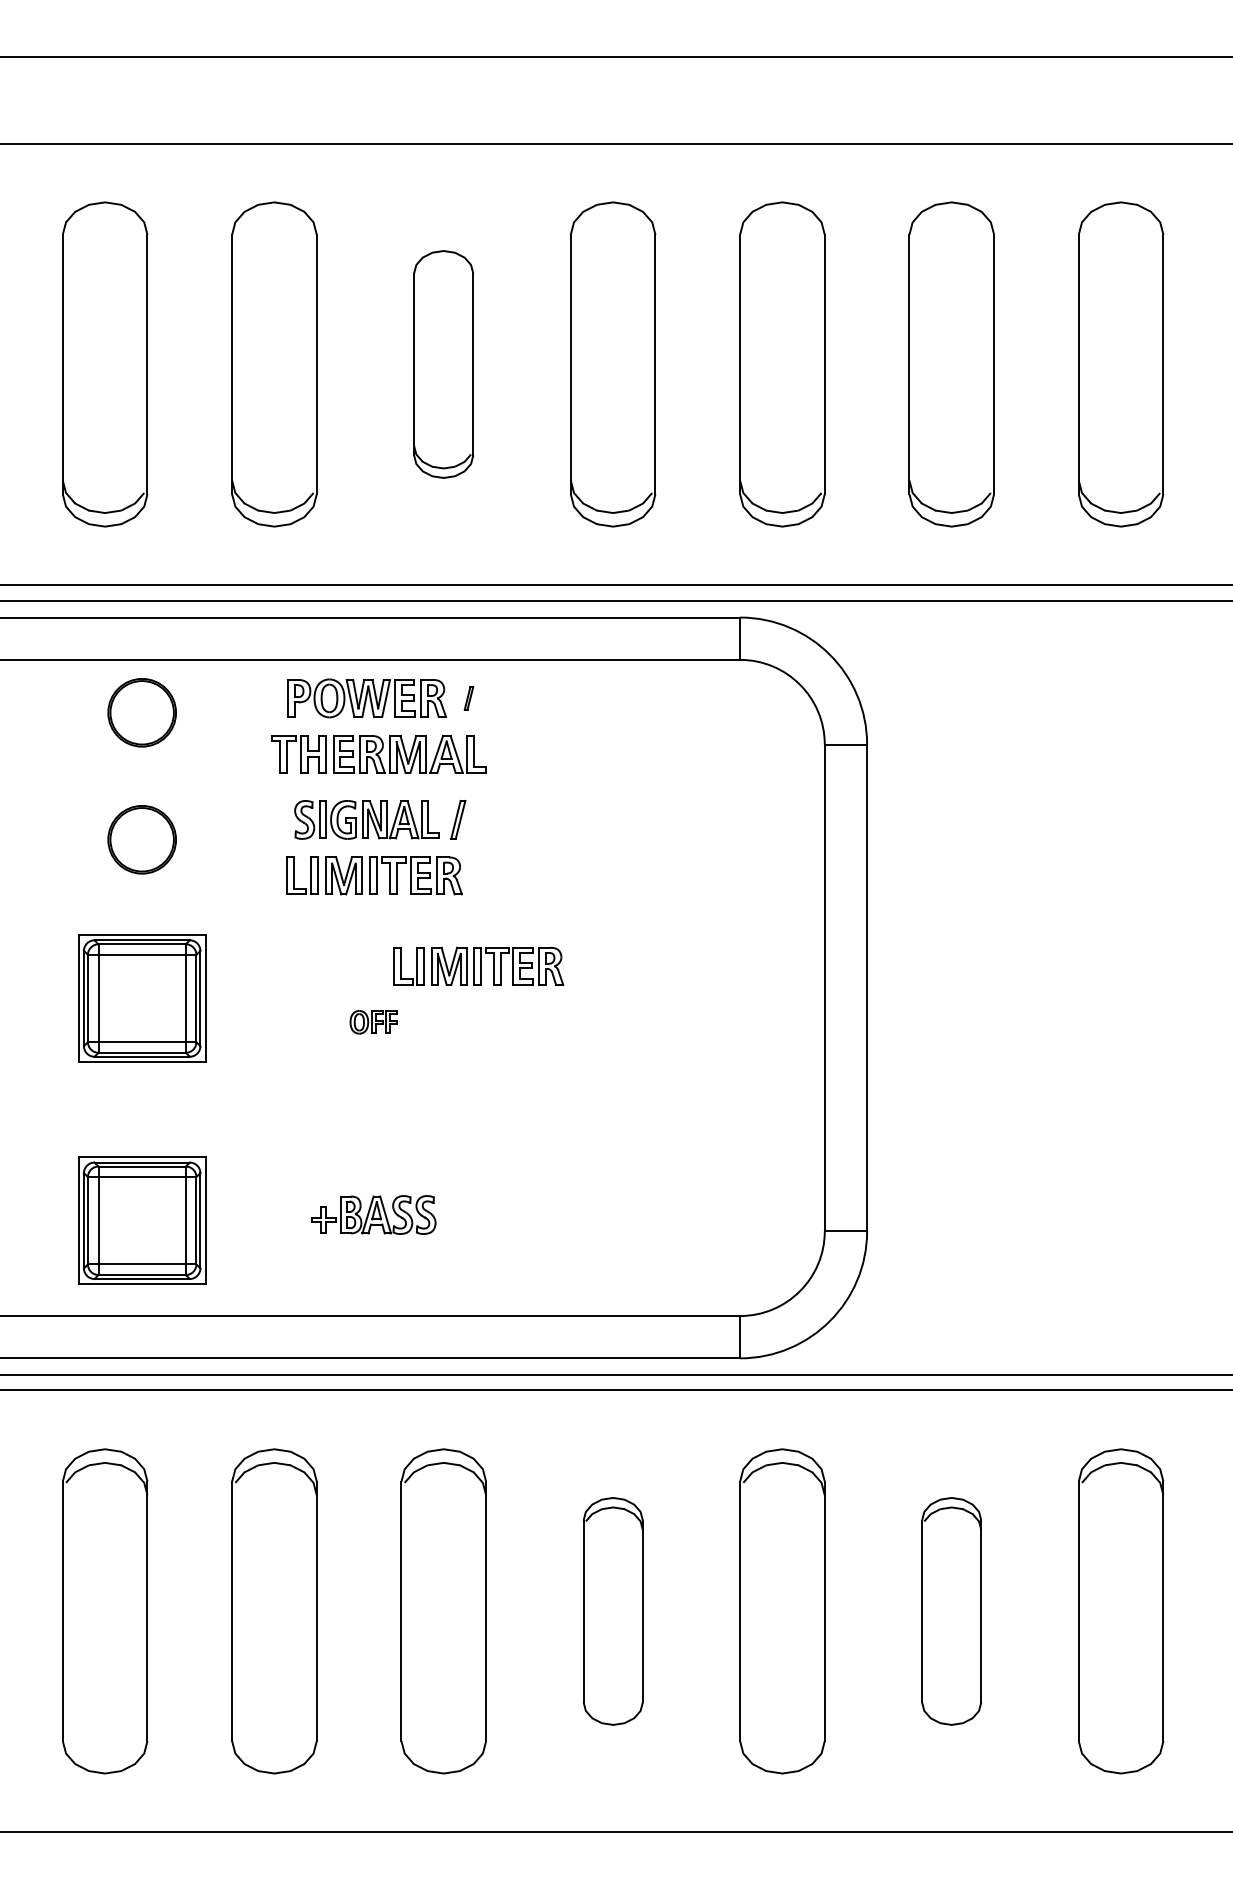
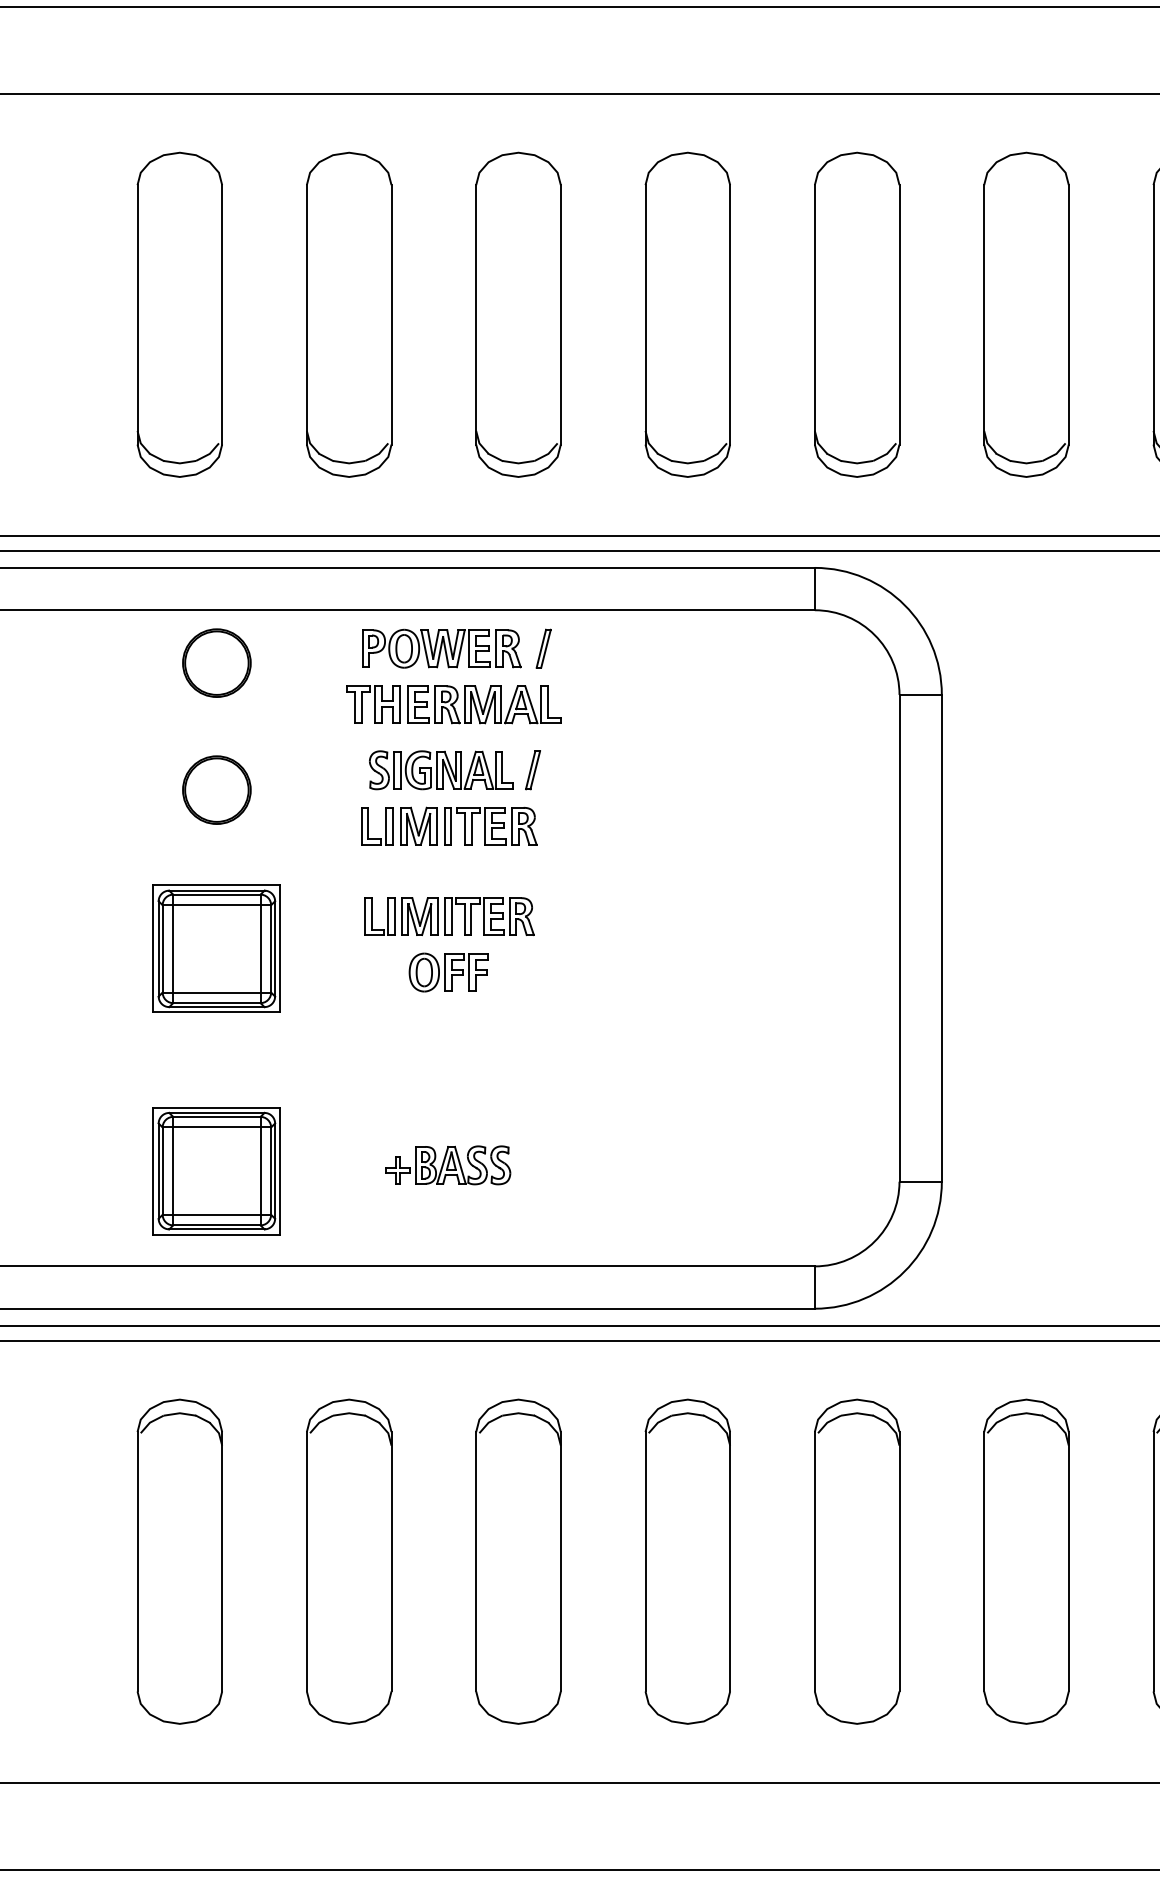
part: (443, 364) -> (518, 314), size x1.43
part: (468, 698) -> (543, 648), size x1.67
part: (478, 965) -> (449, 915), moved
part: (373, 1022) -> (448, 972), size x1.67
part: (613, 1611) -> (688, 1561), size x1.43
part: (951, 1611) -> (1026, 1561), size x1.43

